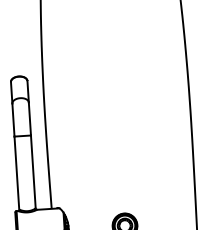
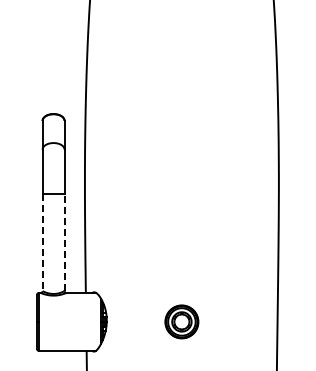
line: (33, 172) -> (64, 242), solid -> dashed
line: (16, 173) -> (42, 242), solid -> dashed

